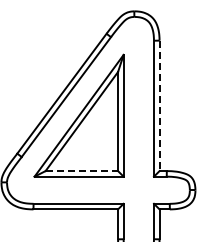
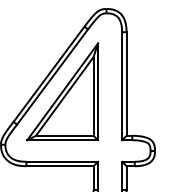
line: (159, 106) -> (126, 84), dashed -> solid
line: (82, 171) -> (65, 136), dashed -> solid

